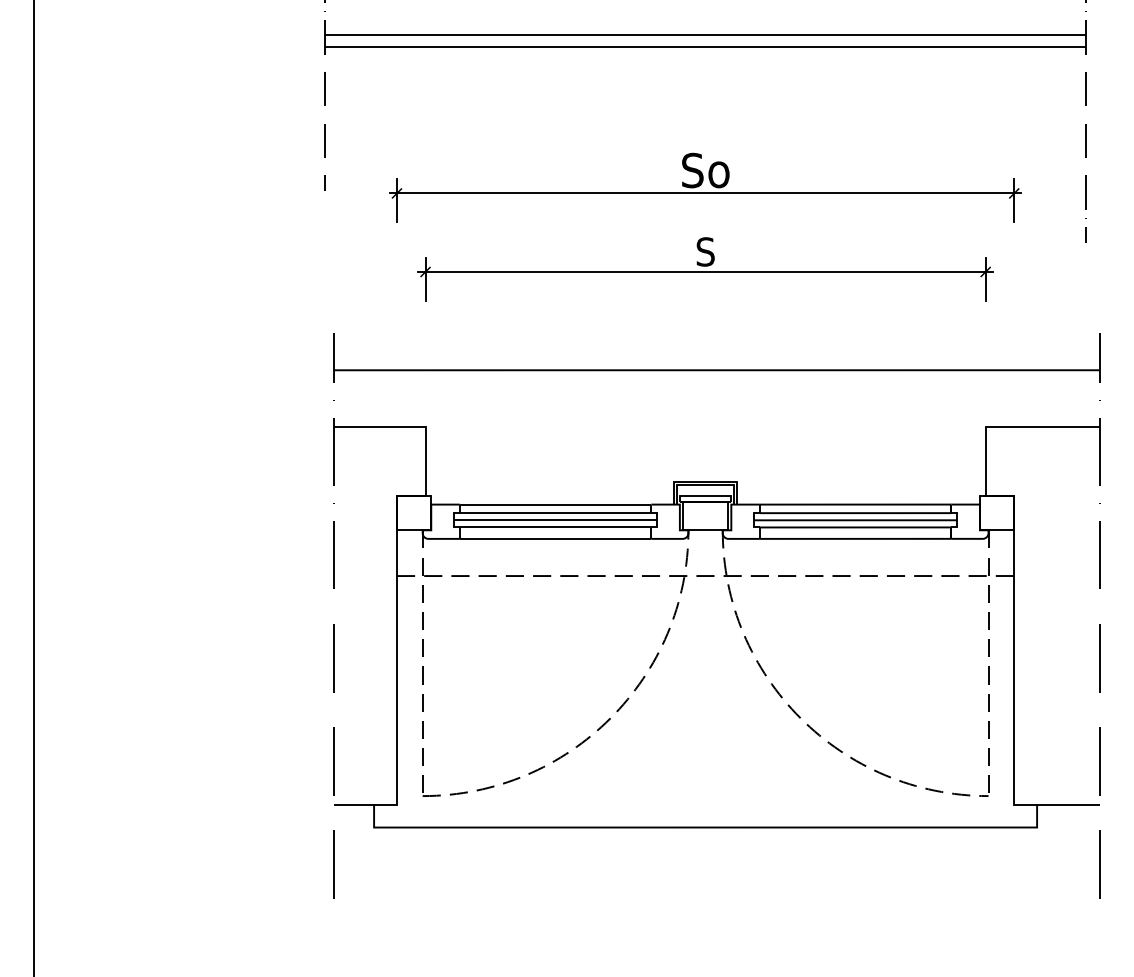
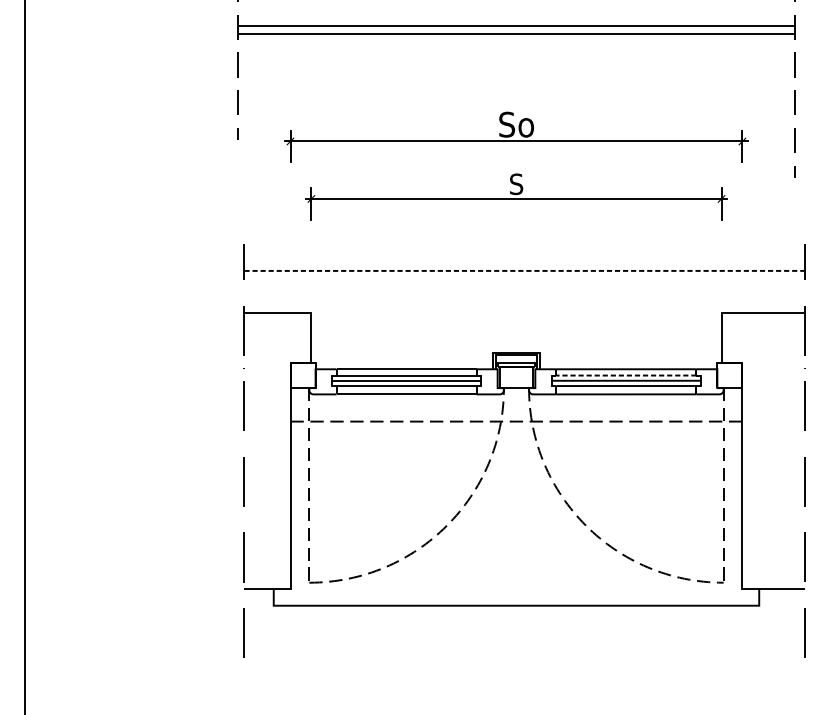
line: (717, 370) -> (525, 271), solid -> dashed
line: (855, 513) -> (626, 375), solid -> dashed

